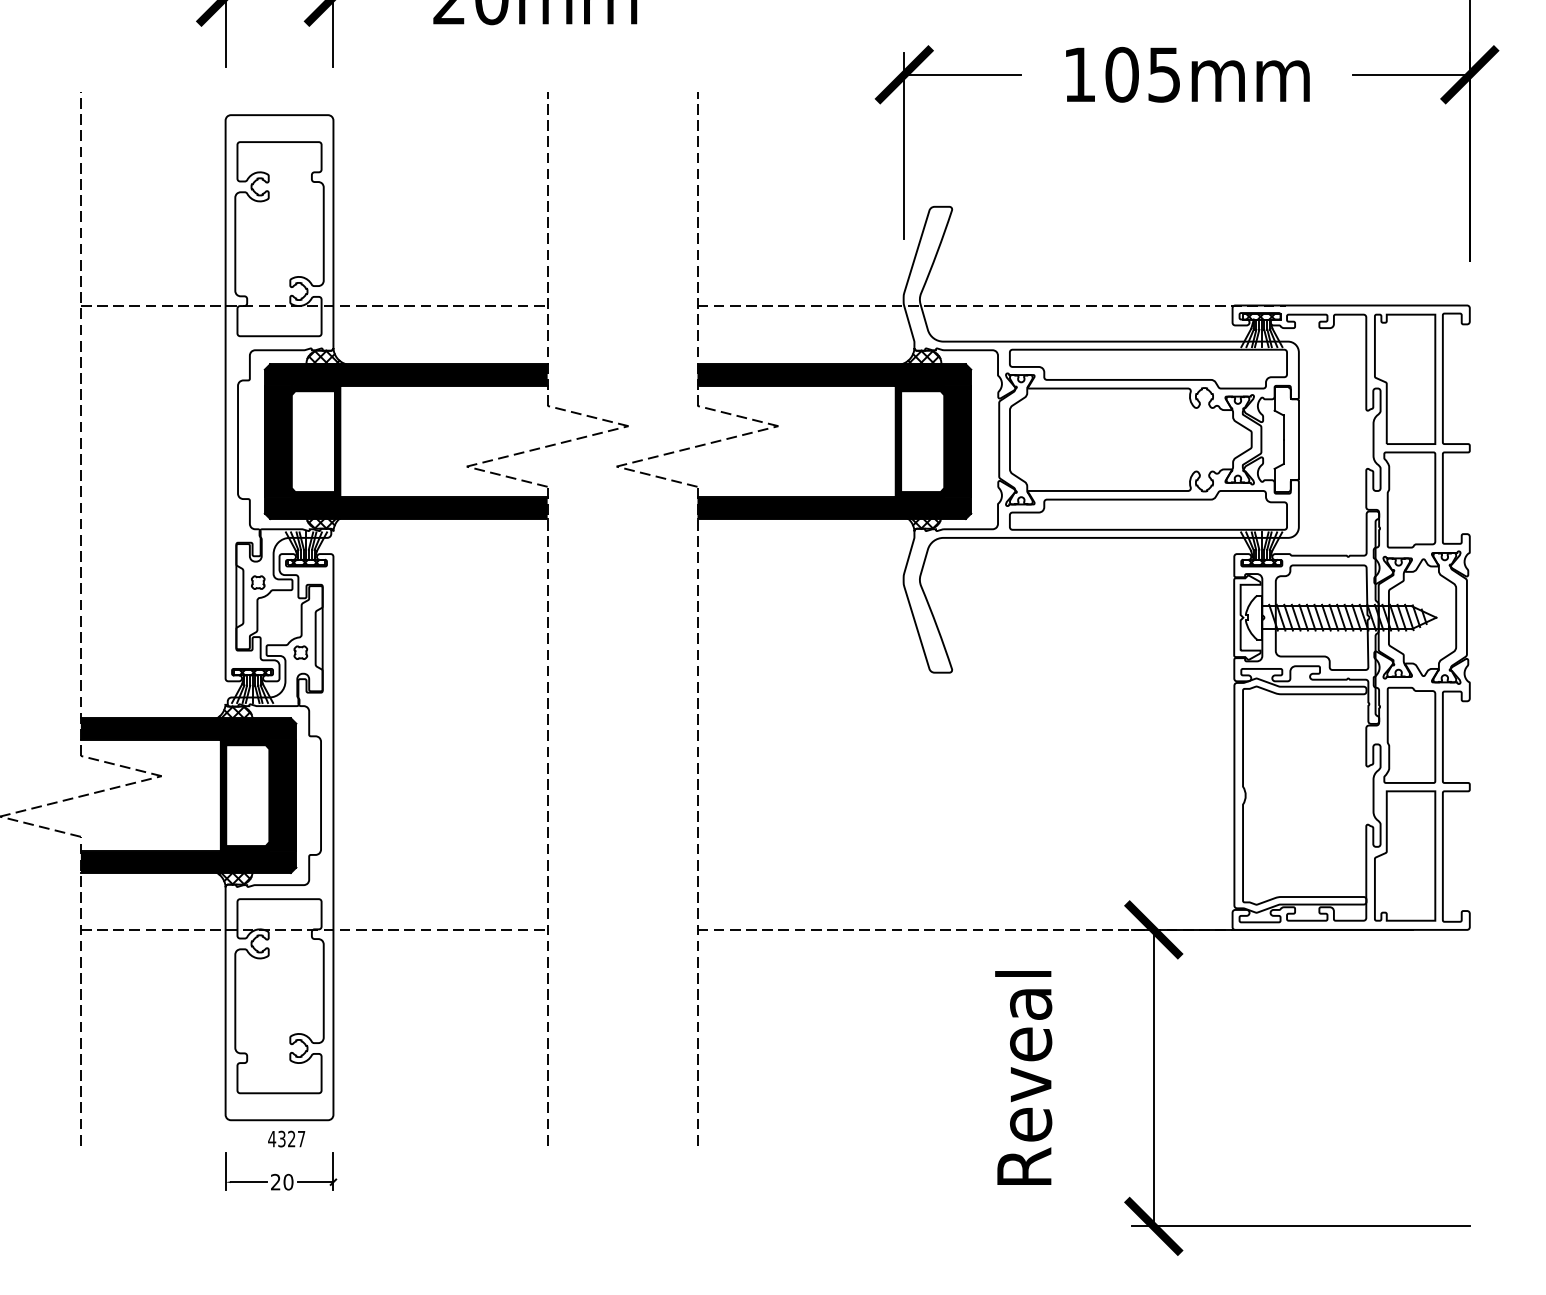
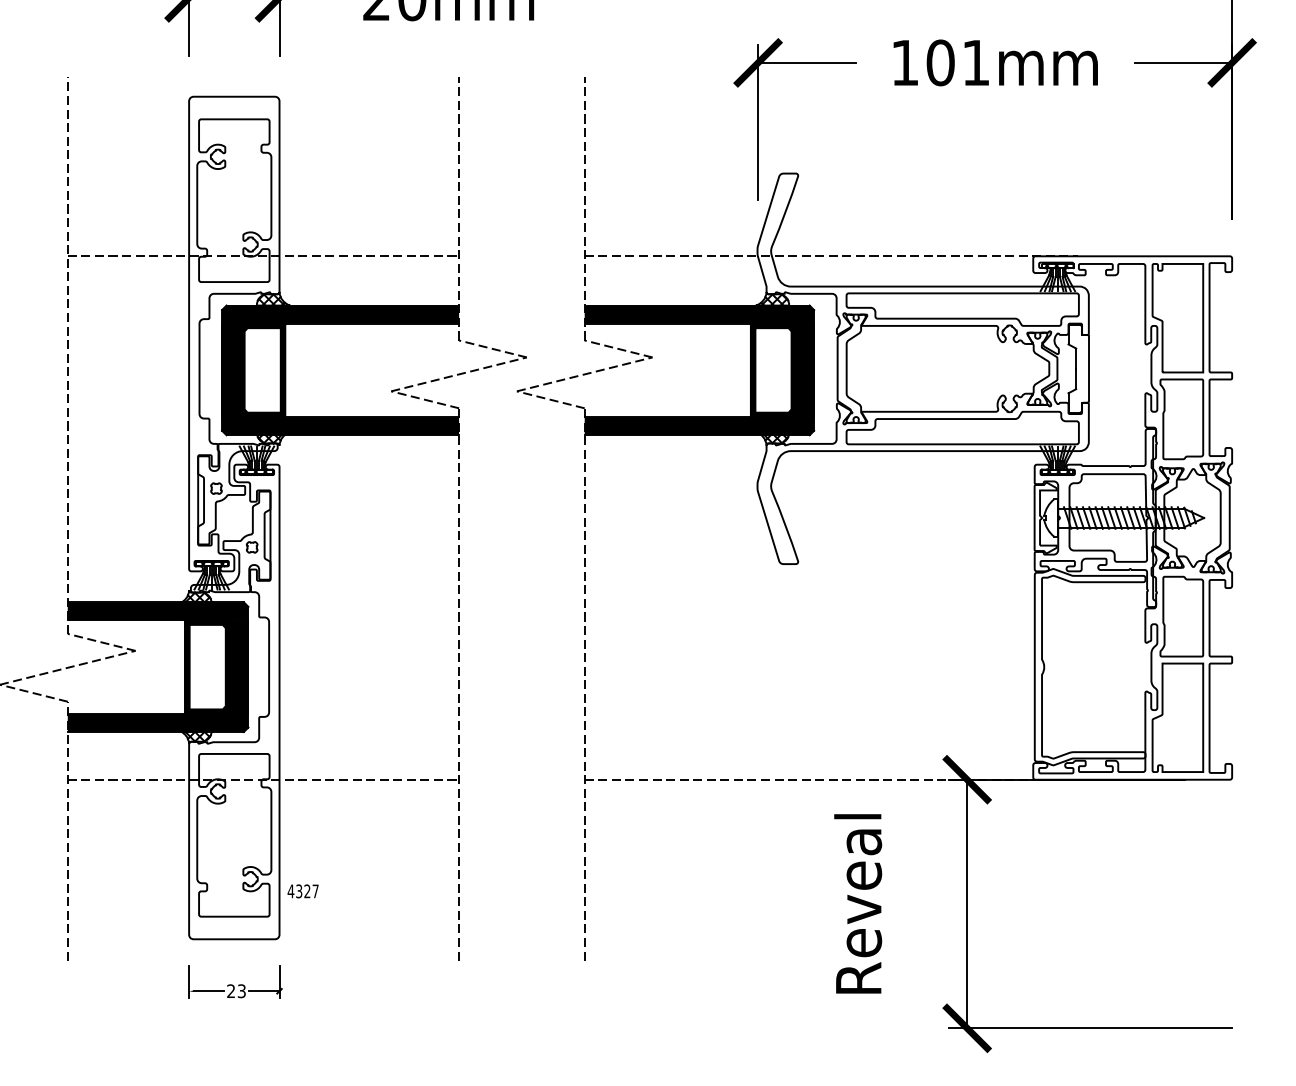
text: (1163, 74) -> (975, 62), 105mm -> 101mm
text: (286, 1138) -> (303, 890), moved
text: (288, 1182) -> (241, 991), 20 -> 23

